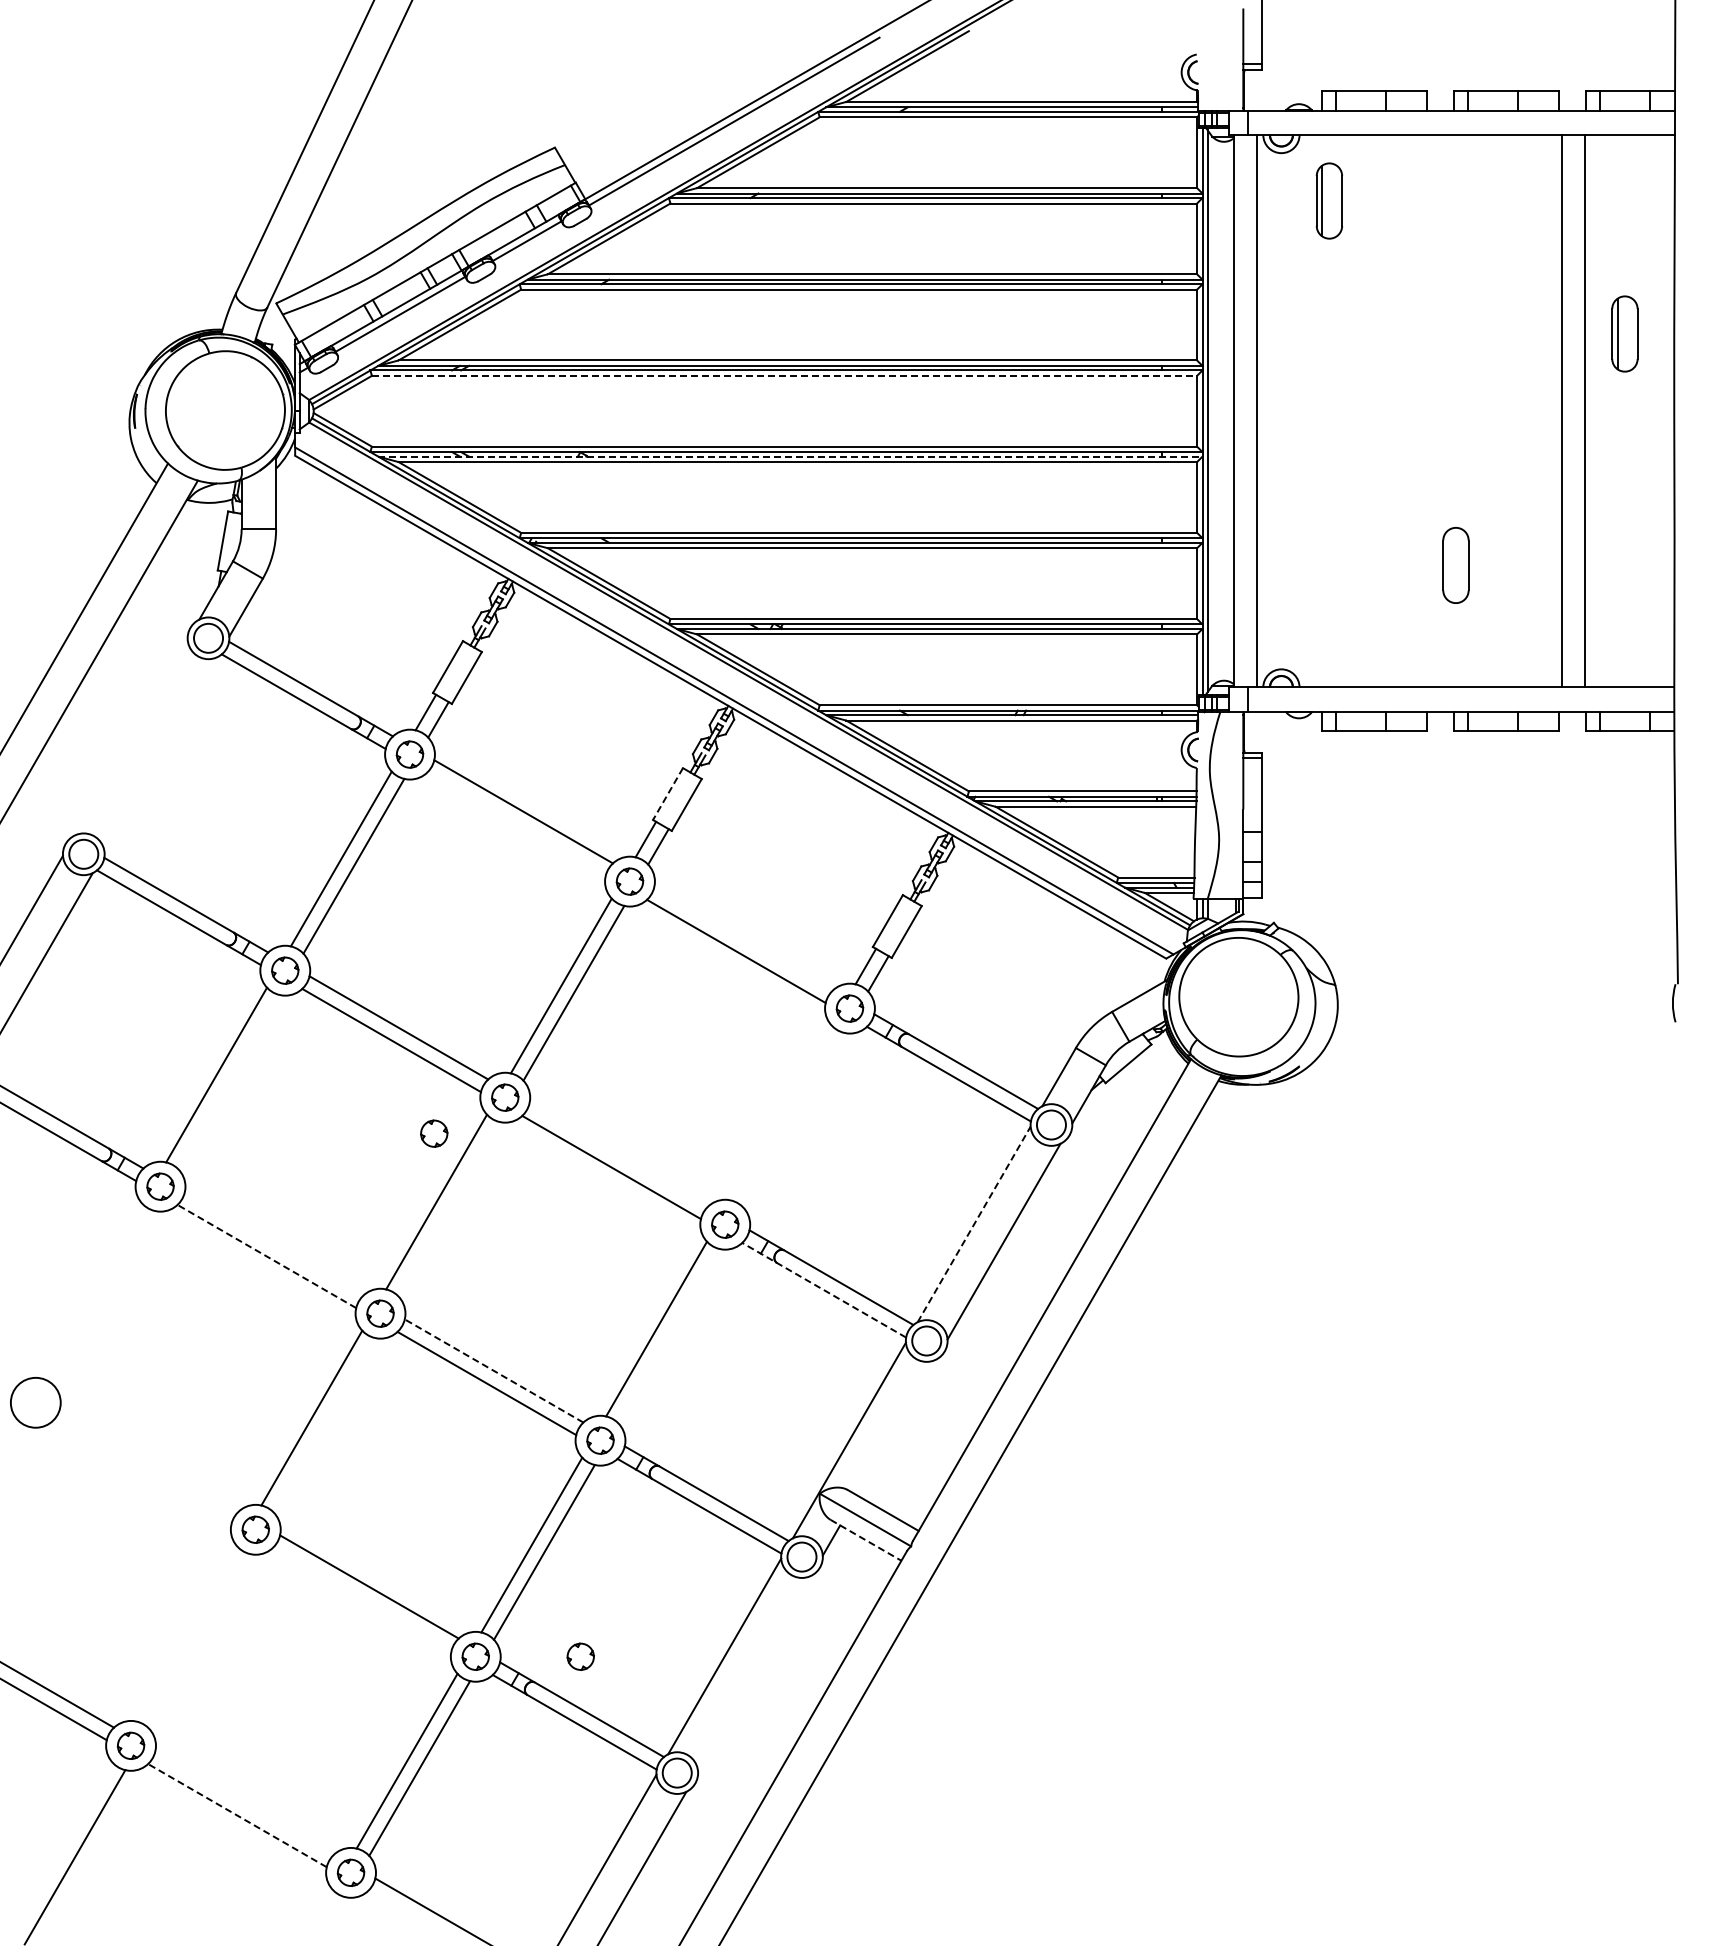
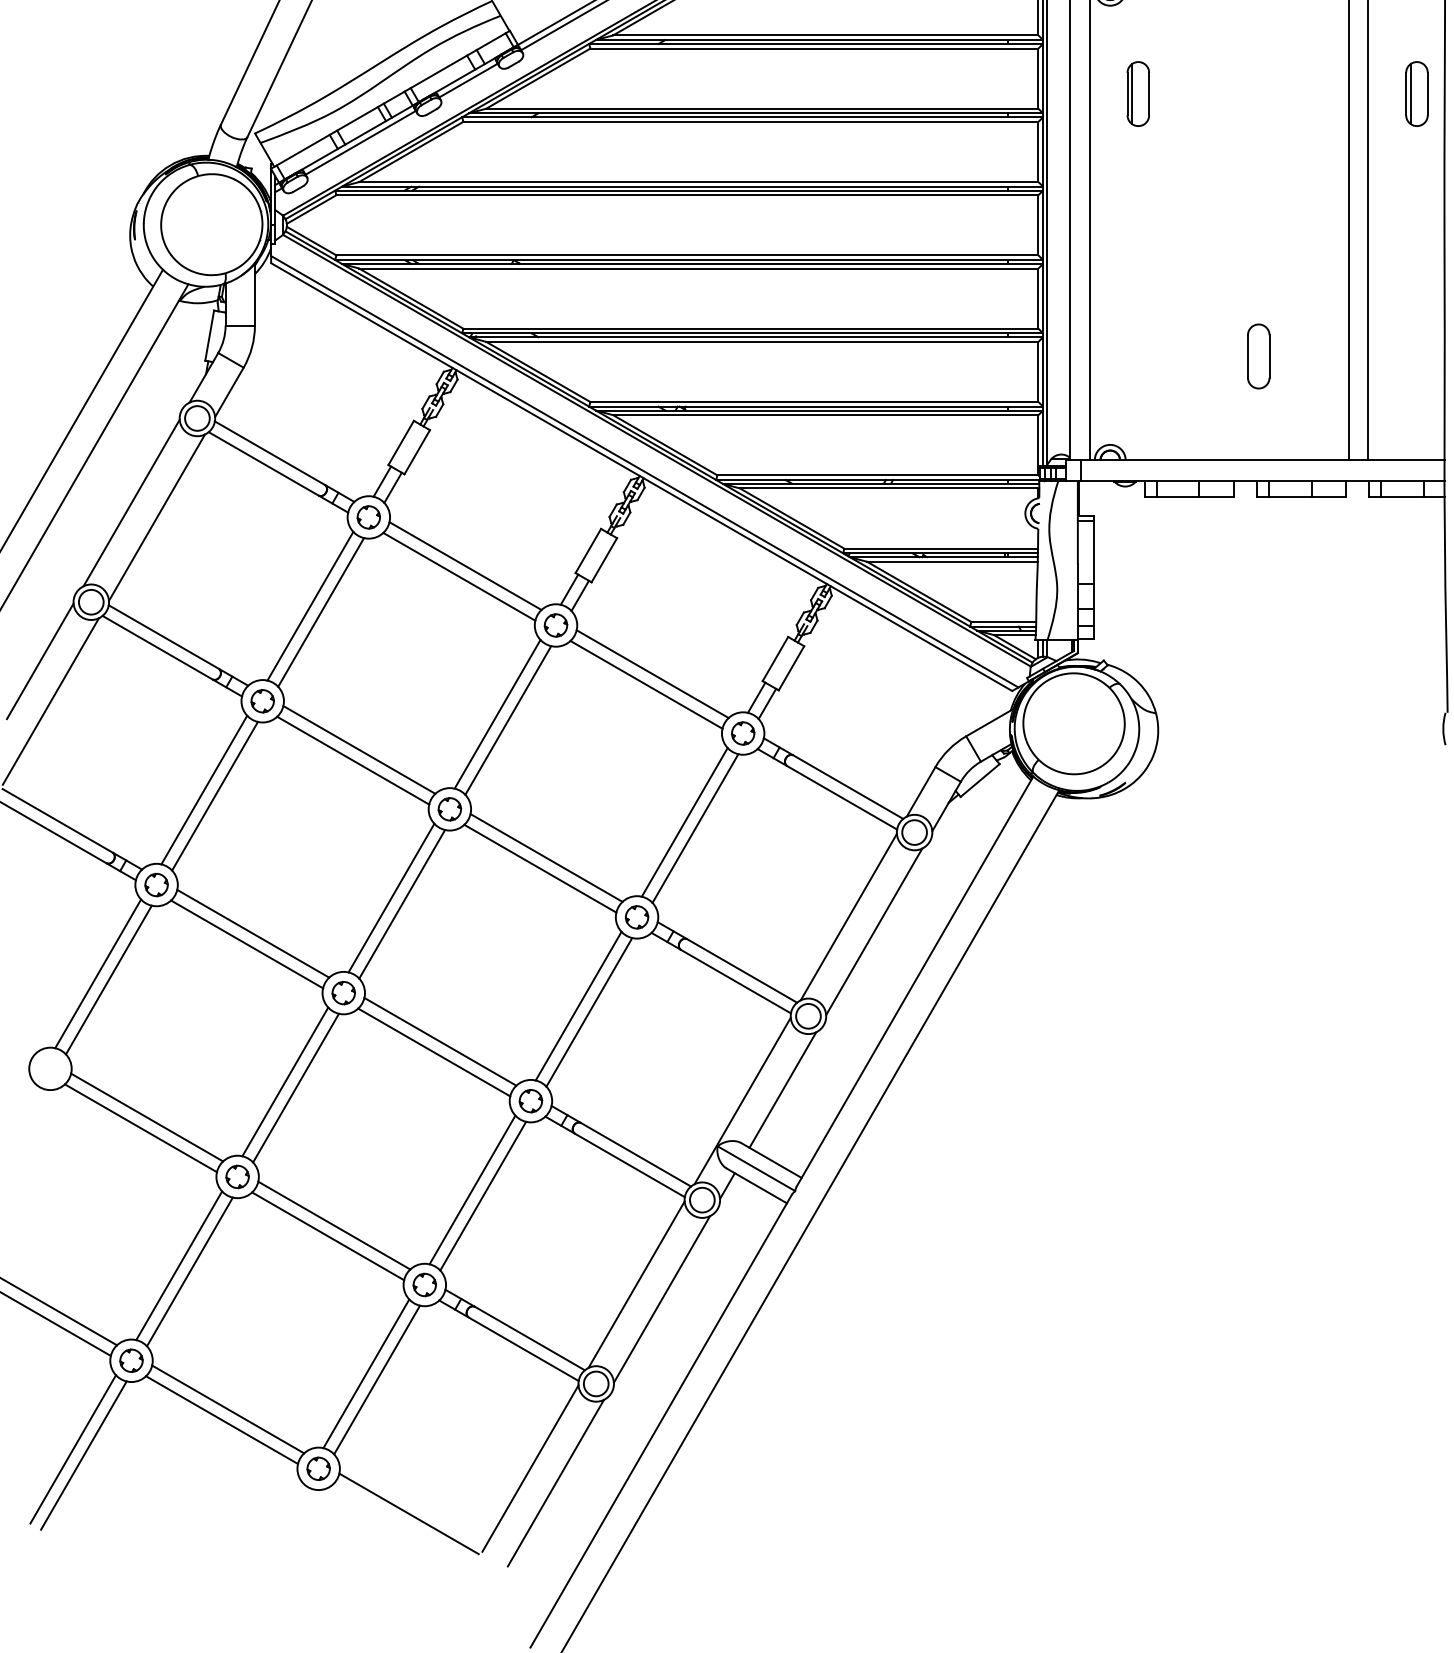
part: (1328, 200) -> (1137, 93), moved
part: (1624, 333) -> (1416, 93), moved
line: (784, 375) -> (687, 194), dashed -> solid
line: (790, 456) -> (692, 263), dashed -> solid
line: (130, 737) -> (131, 502), added
line: (160, 754) -> (156, 517), added
line: (668, 794) -> (588, 551), dashed -> solid
line: (516, 824) -> (459, 576), added
line: (743, 938) -> (652, 673), added
line: (228, 1082) -> (214, 796), added
line: (780, 1112) -> (684, 821), added
line: (793, 1119) -> (695, 827), added
part: (434, 1133) -> (389, 839), removed
line: (618, 1154) -> (546, 857), added
line: (448, 1209) -> (401, 904), added
line: (974, 1224) -> (849, 917), dashed -> solid
line: (273, 1243) -> (252, 933), added
line: (266, 1256) -> (246, 944), dashed -> solid
line: (91, 1290) -> (97, 973), added
line: (824, 1290) -> (721, 973), dashed -> solid
line: (104, 1298) -> (108, 980), added
line: (668, 1336) -> (588, 1012), added
line: (493, 1370) -> (439, 1041), dashed -> solid
line: (324, 1425) -> (296, 1088), added
line: (896, 1427) -> (782, 1089), added
line: (149, 1459) -> (147, 1117), added
line: (141, 1472) -> (140, 1128), added
line: (866, 1540) -> (757, 1186), dashed -> solid
line: (361, 1599) -> (327, 1236), added
line: (186, 1633) -> (178, 1265), added
line: (199, 1641) -> (189, 1271), added
part: (580, 1656) -> (513, 1284), removed
line: (754, 1673) -> (661, 1299), added
line: (244, 1802) -> (228, 1408), added
line: (236, 1815) -> (221, 1420), dashed -> solid
line: (62, 1849) -> (73, 1448), added

